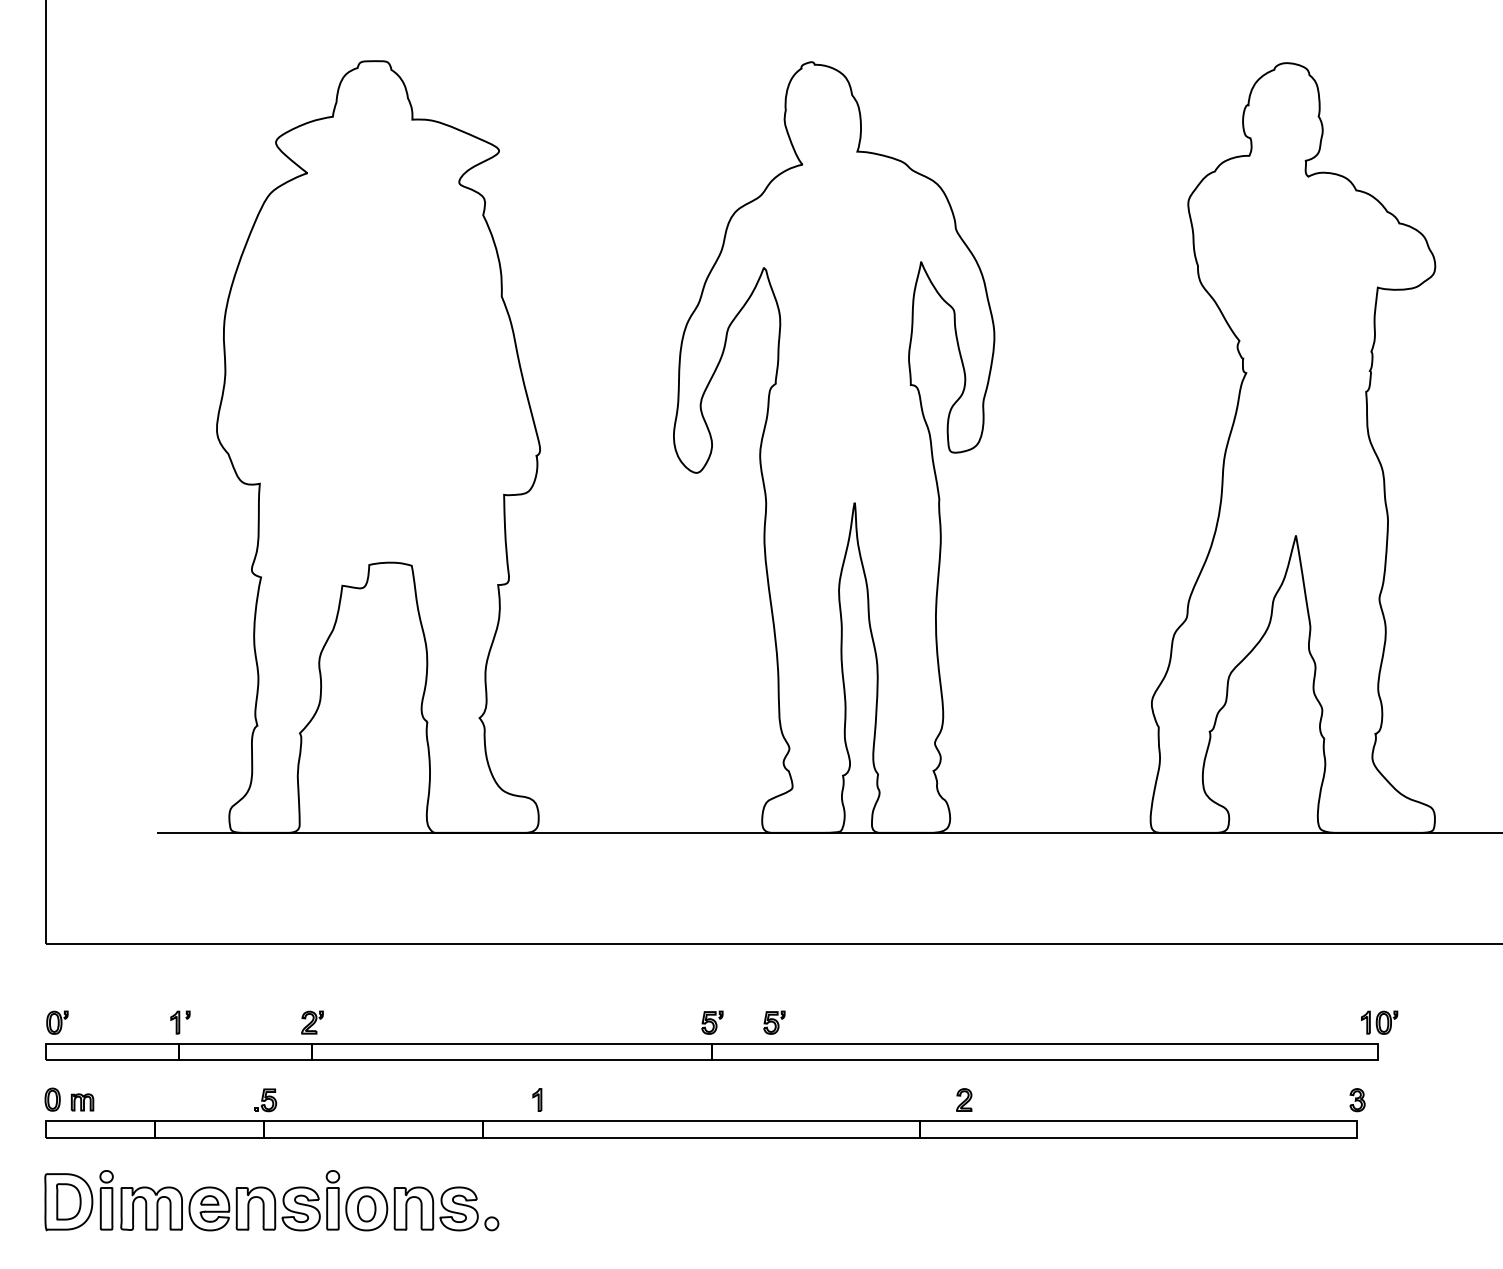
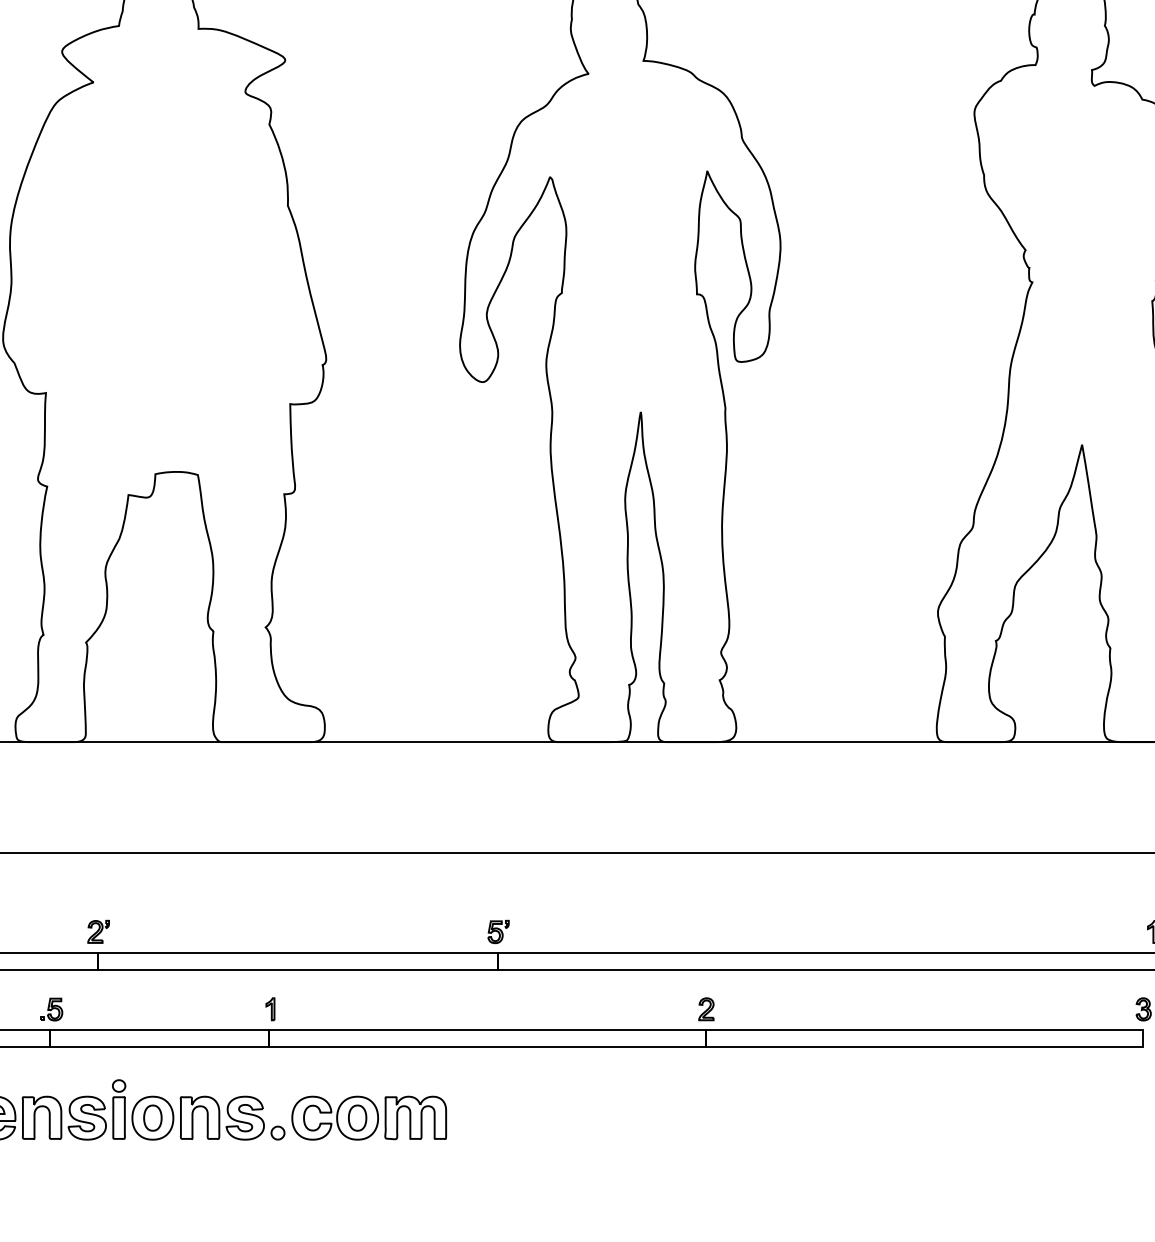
part: (774, 1022) -> (560, 931), removed
part: (537, 1099) -> (270, 1008), moved
part: (964, 1099) -> (706, 1008), moved
part: (582, 1208) -> (368, 1117), added

